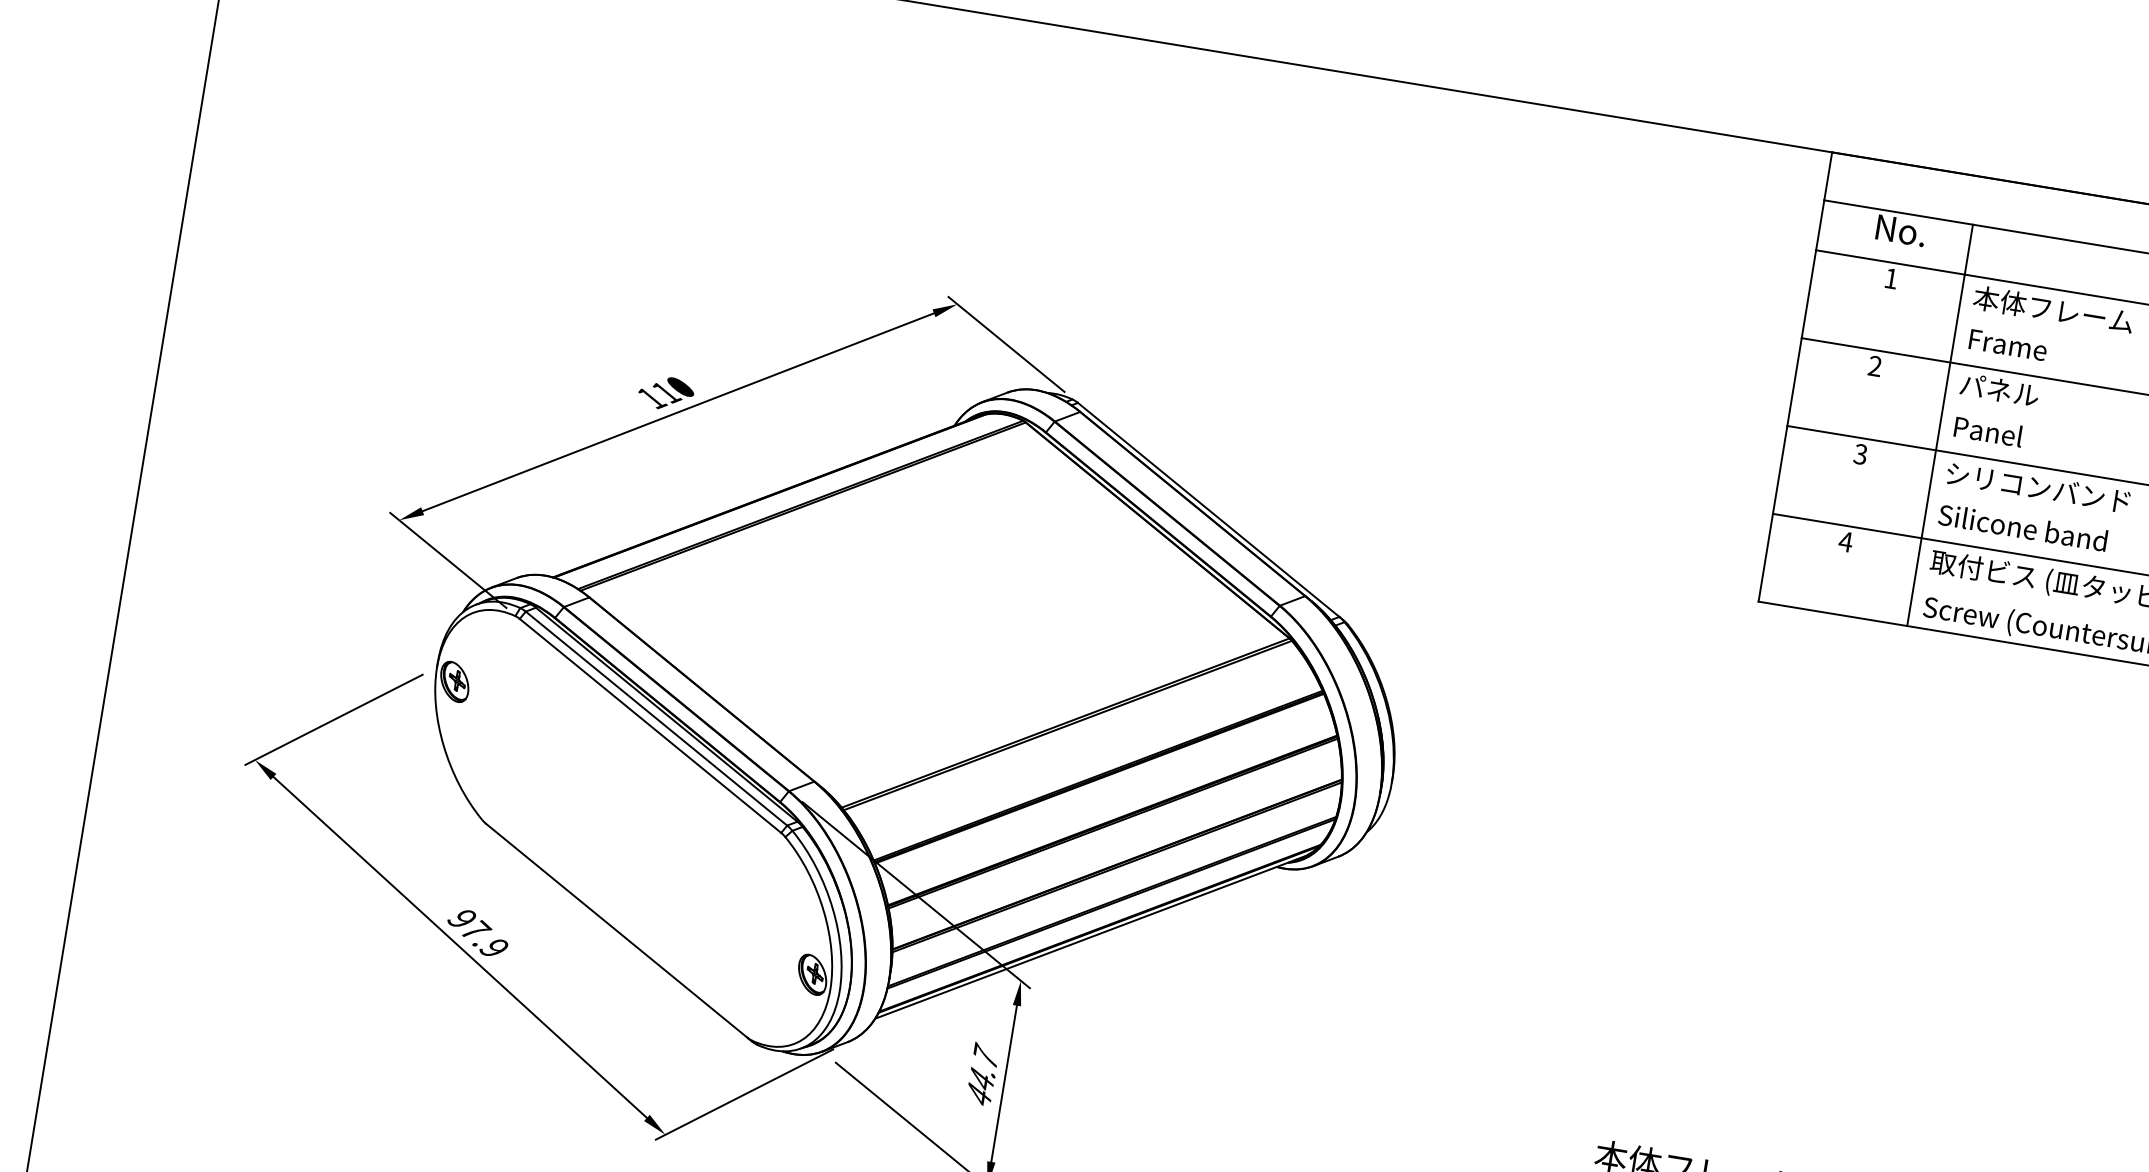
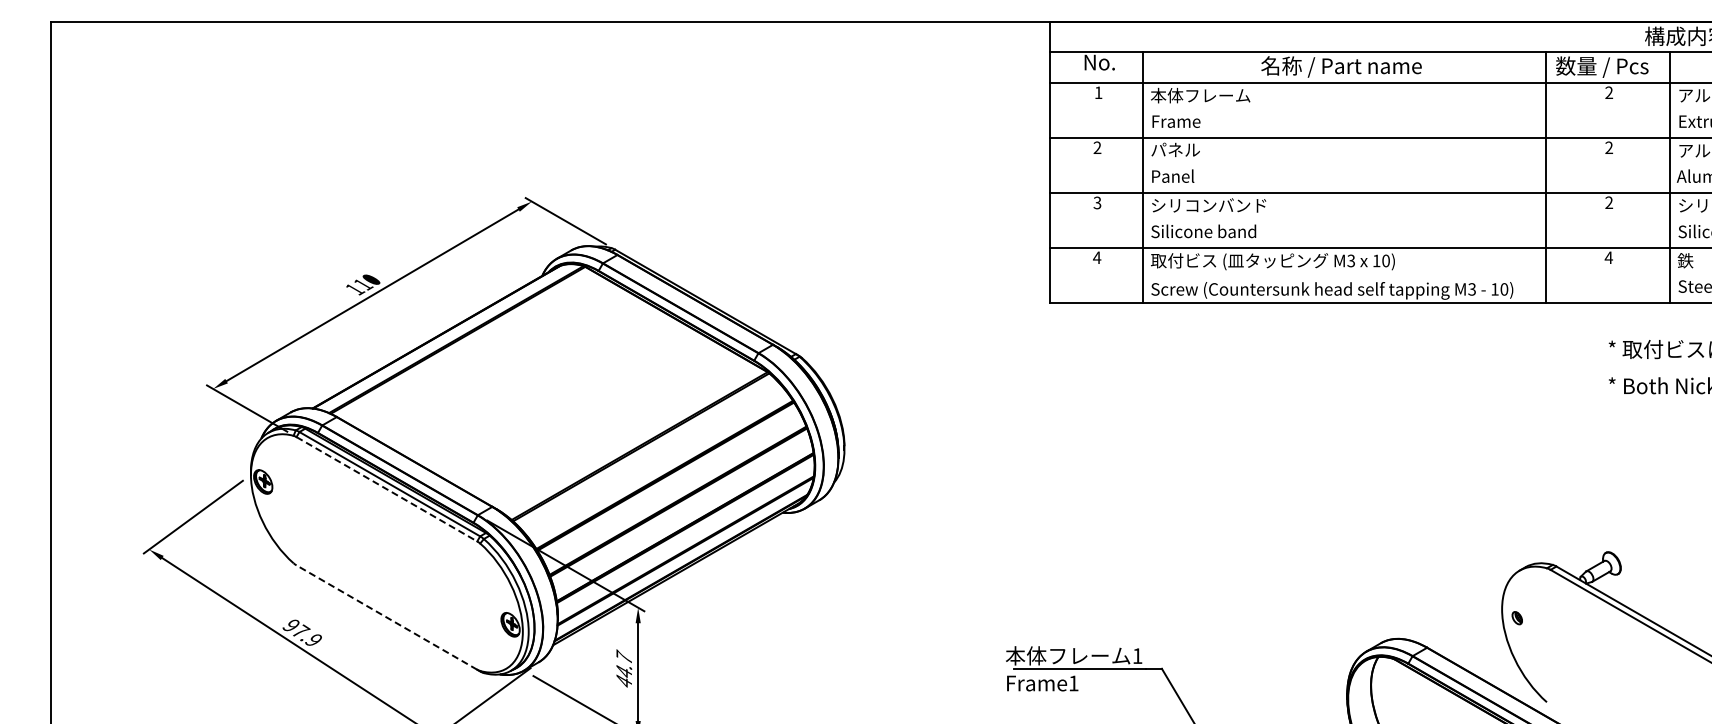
line: (651, 726) -> (387, 489), solid -> dashed
line: (616, 930) -> (386, 617), solid -> dashed

